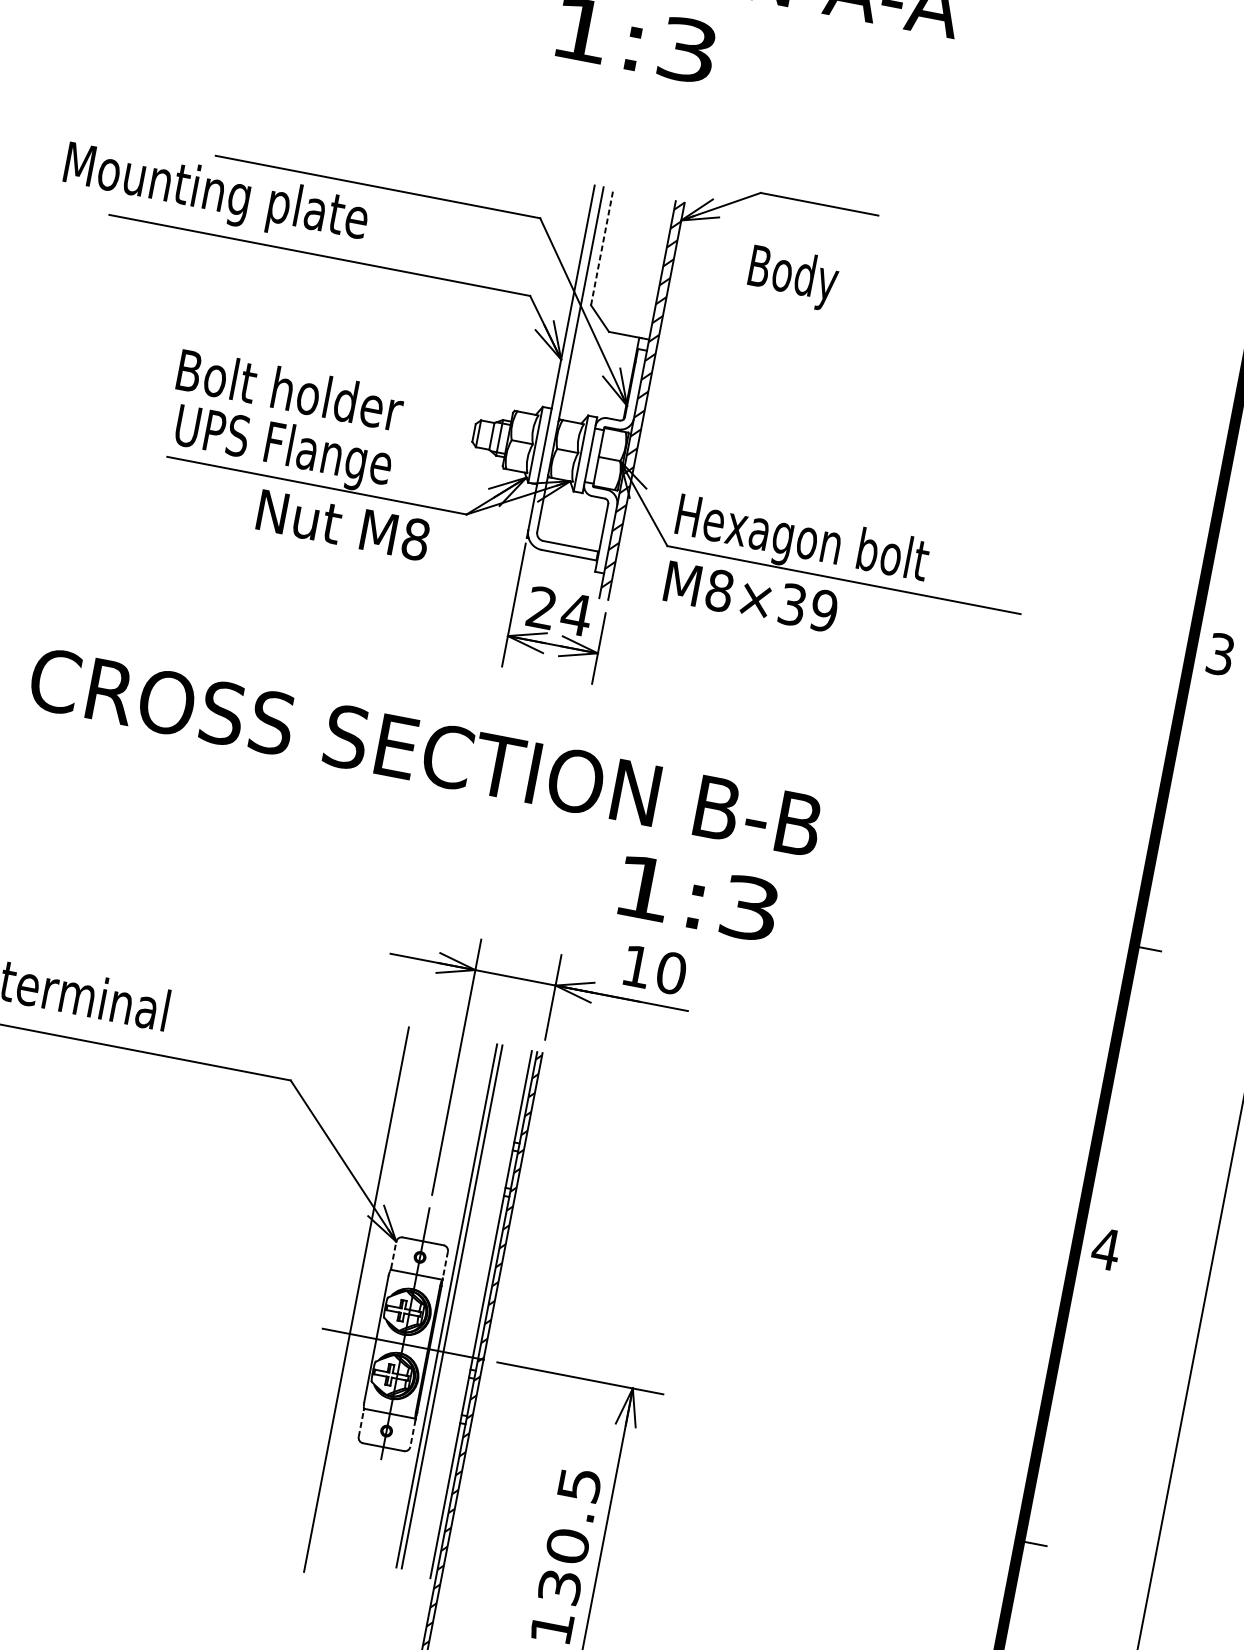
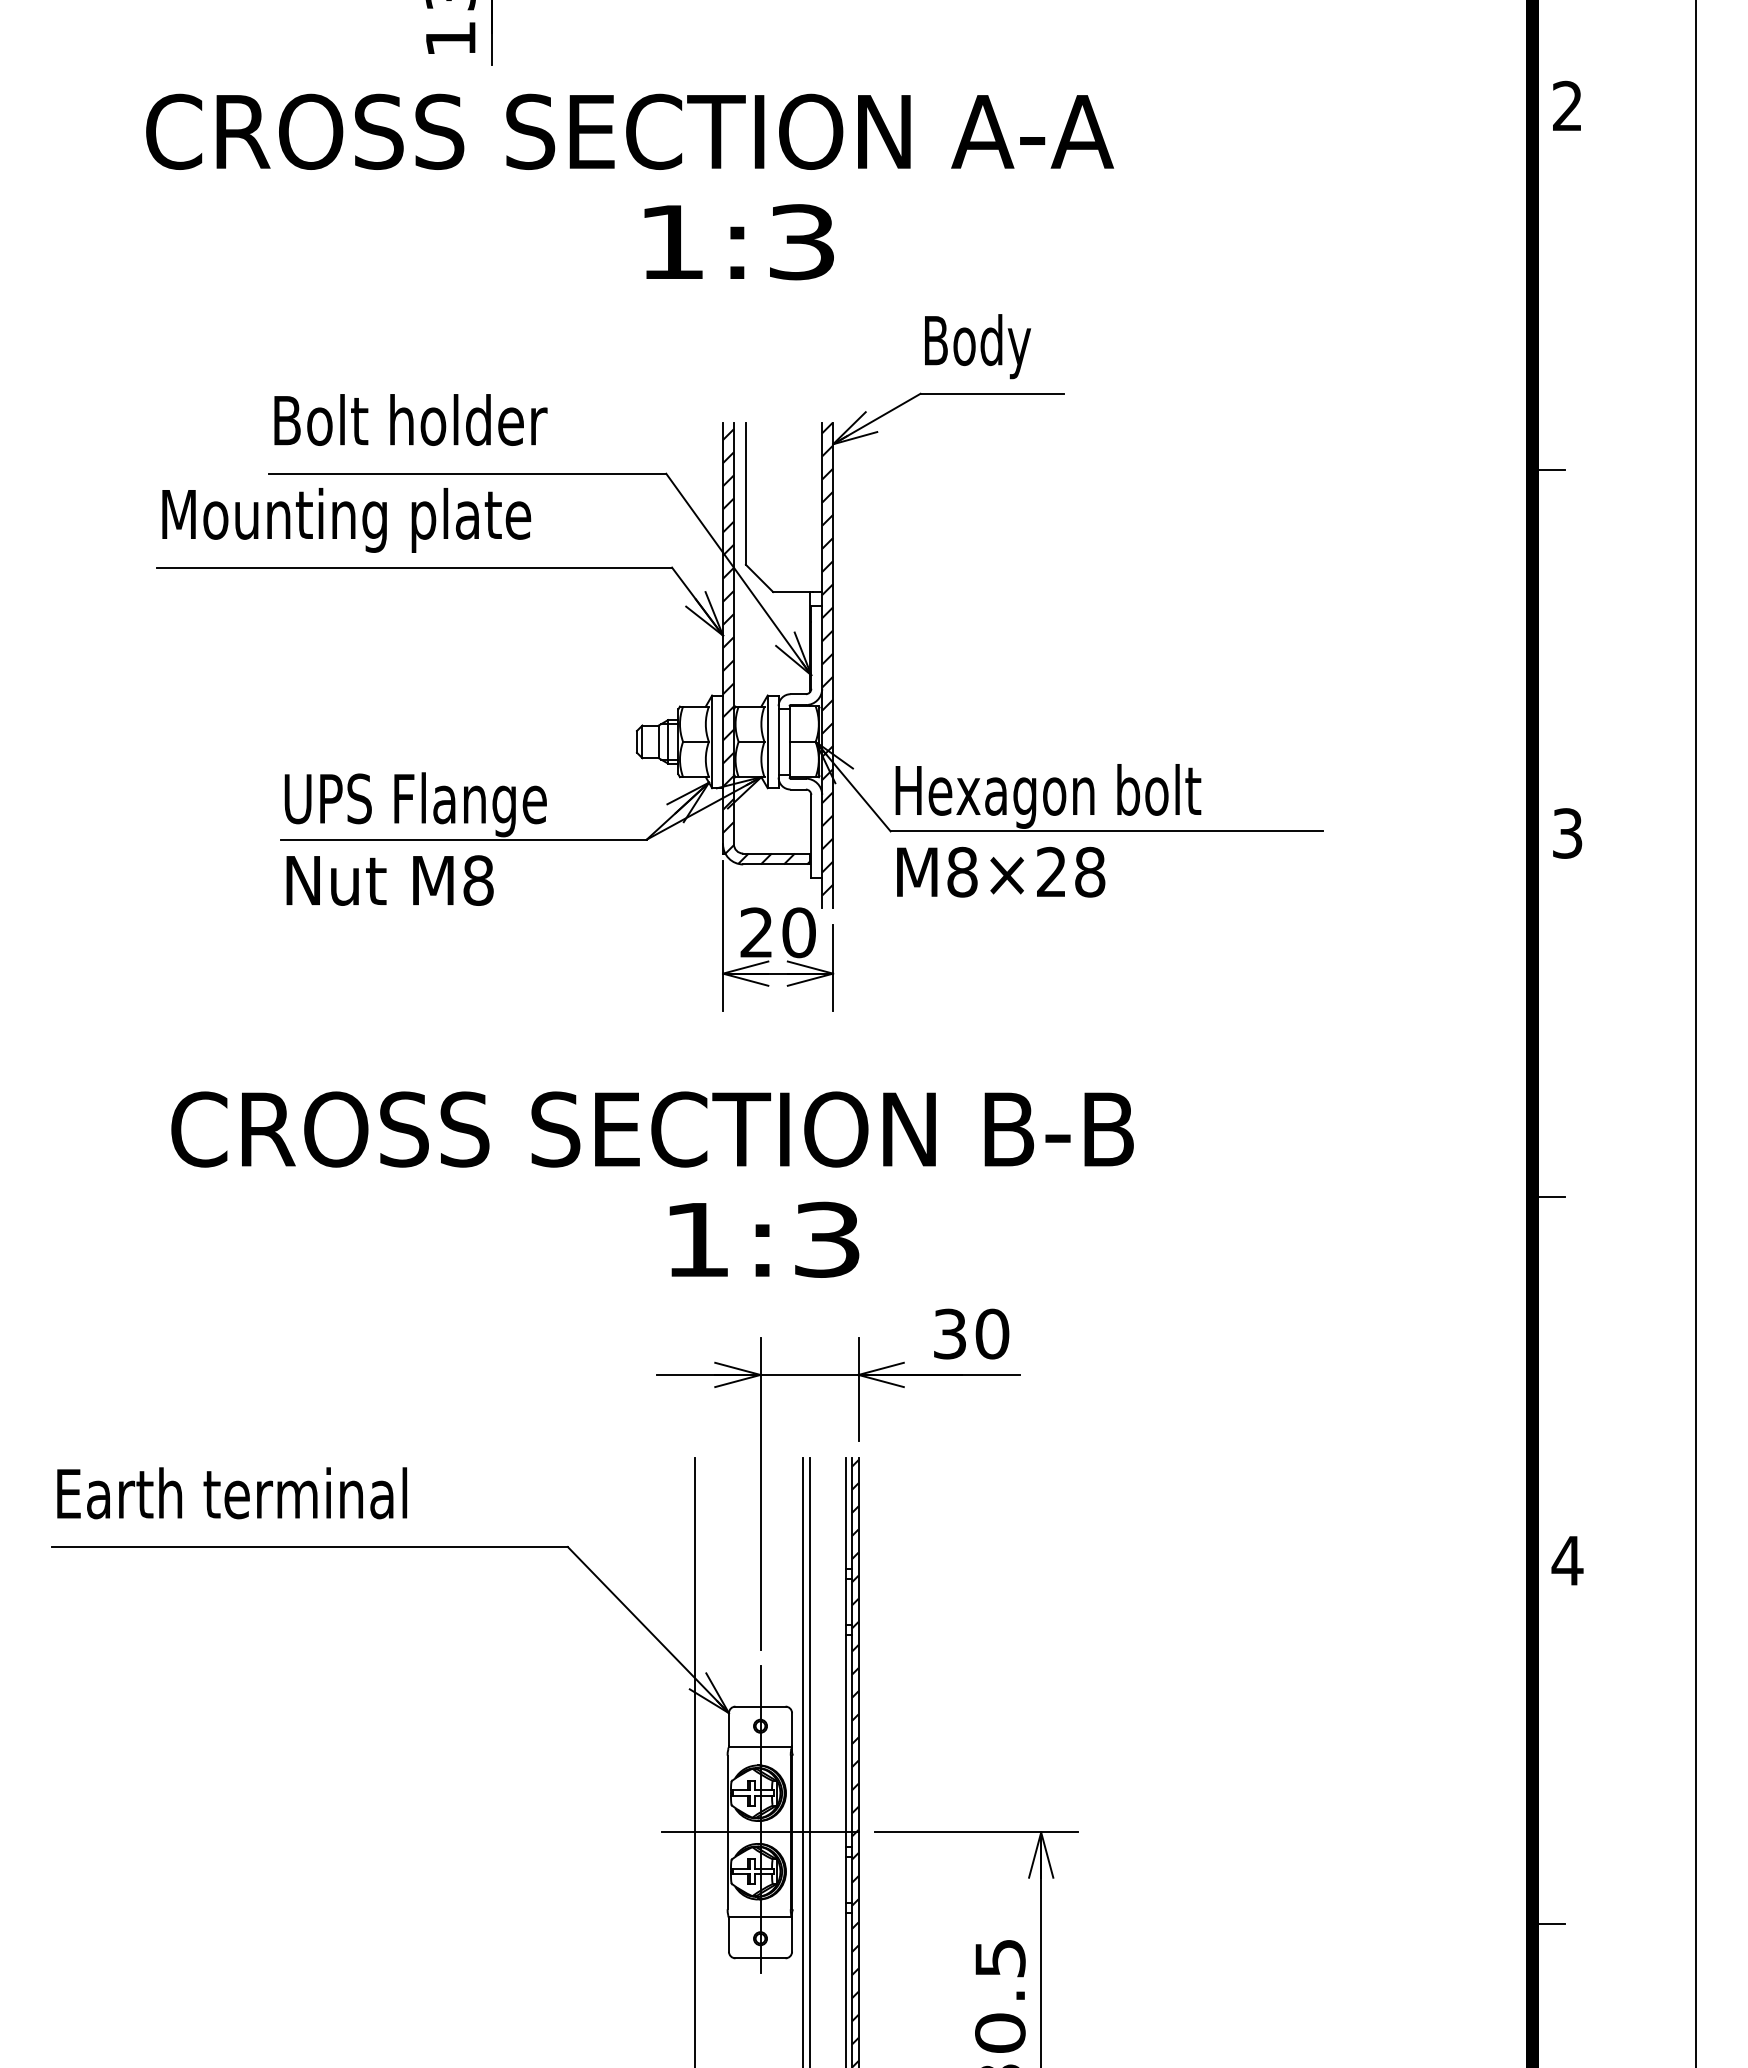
text: (215, 195) -> (346, 520), moved
line: (601, 246) -> (745, 493), dashed -> solid
text: (793, 277) -> (978, 346), moved
hatch: (595, 375) -> (766, 646), added
text: (290, 389) -> (410, 419), moved
text: (343, 525) -> (389, 880), moved
text: (808, 608) -> (1071, 872), M8×39 -> M8×28
text: (576, 614) -> (798, 932), 24 -> 20
text: (698, 898) -> (764, 1239), moved
text: (636, 965) -> (949, 1333), 10 -> 30
line: (393, 1255) -> (728, 1729), dashed -> solid
line: (445, 1265) -> (792, 1730), dashed -> solid
line: (361, 1422) -> (728, 1934), dashed -> solid
line: (413, 1433) -> (792, 1935), dashed -> solid

